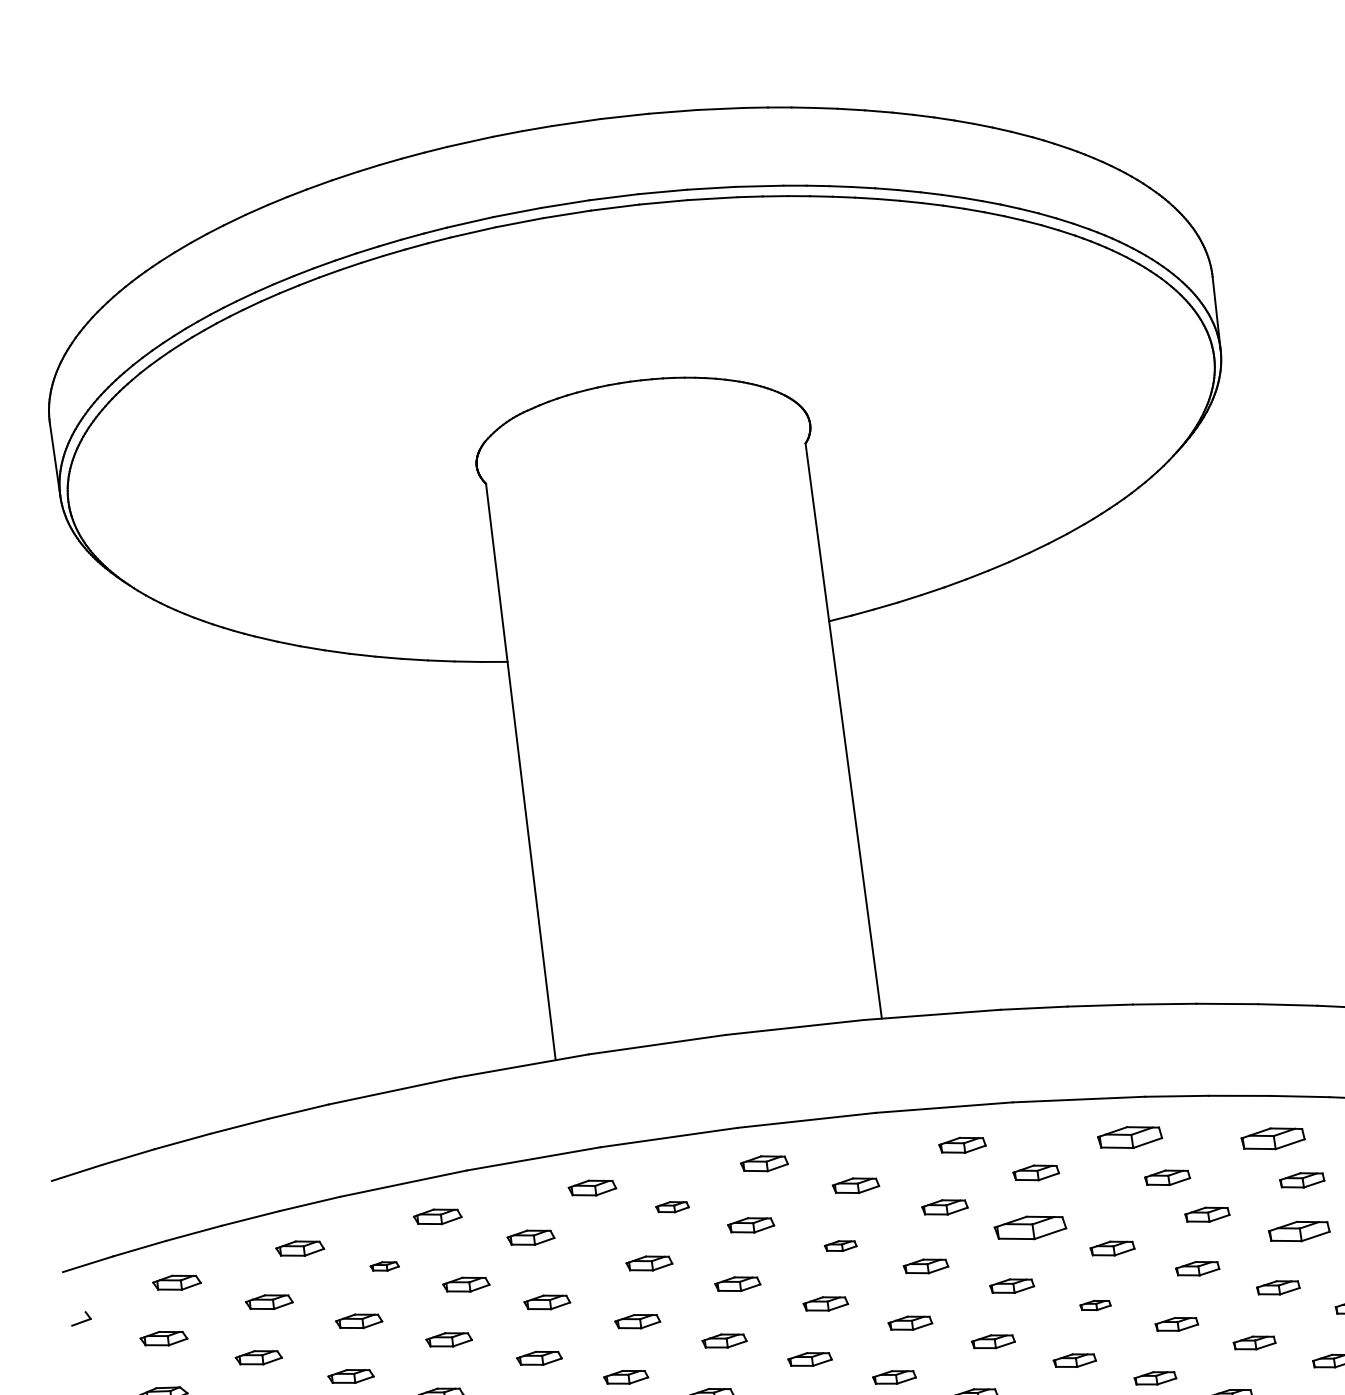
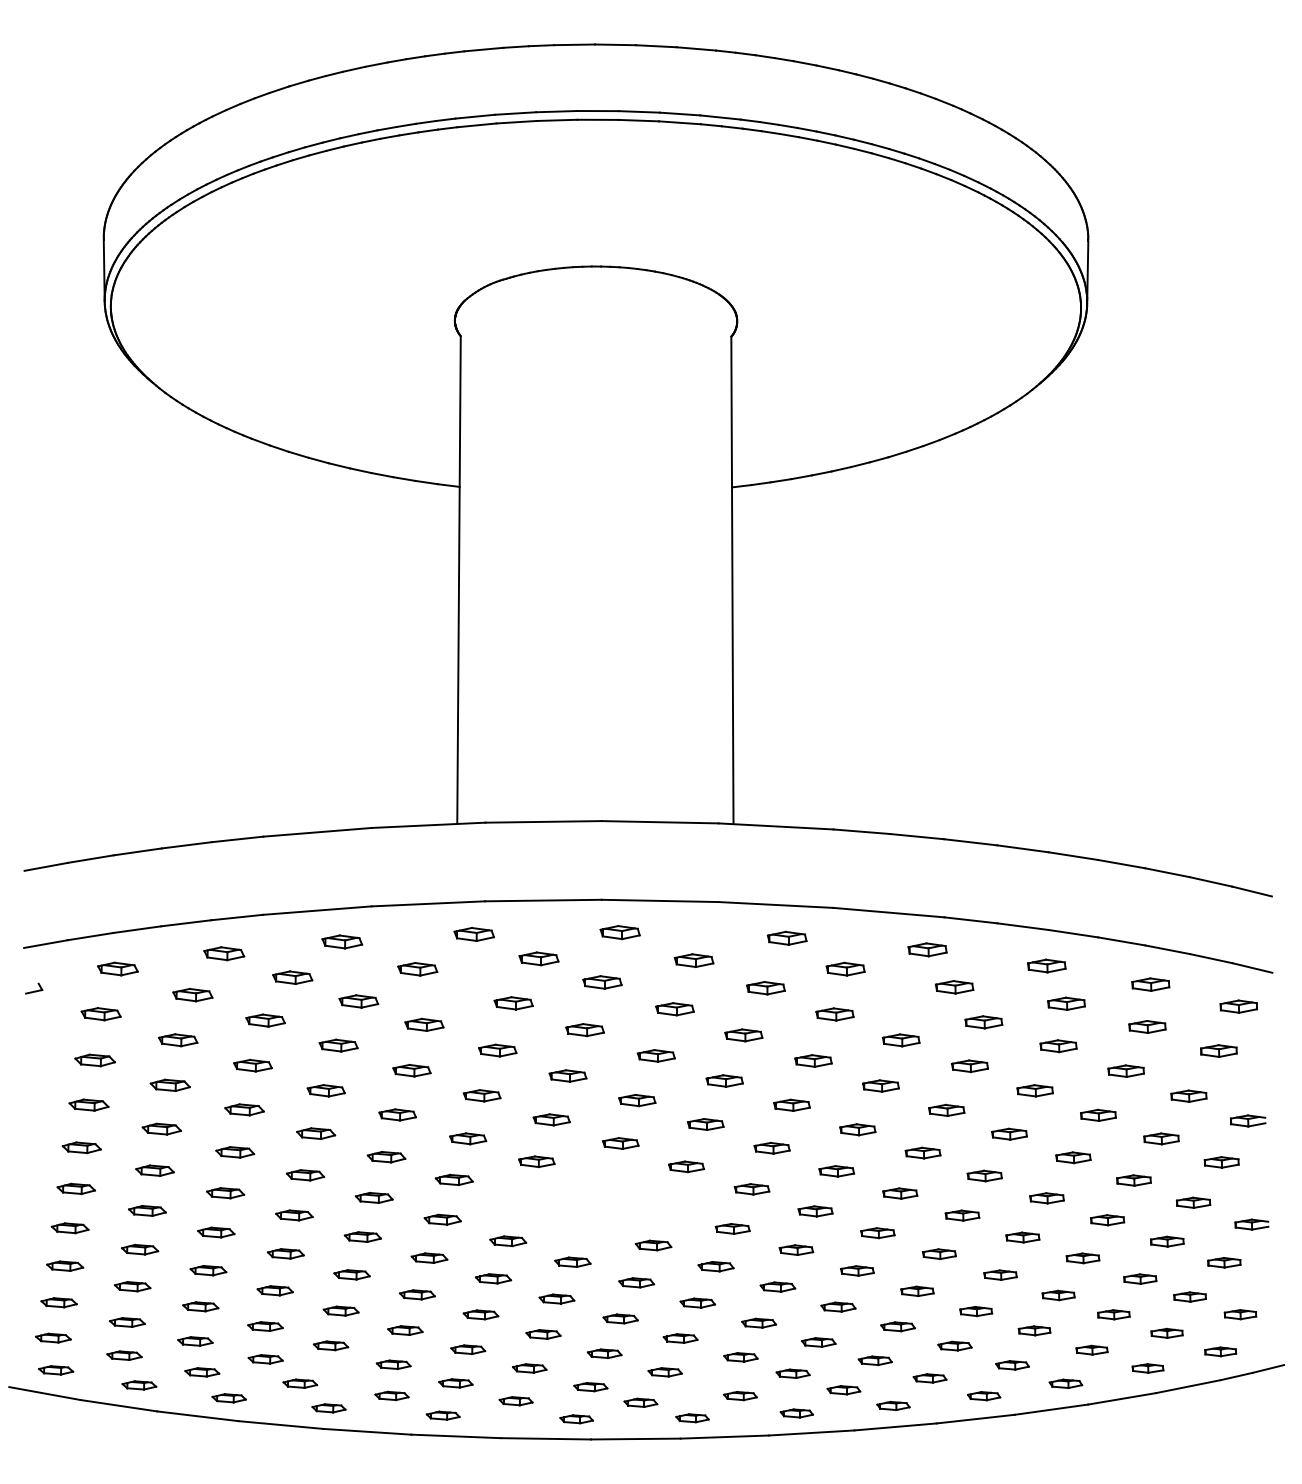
part: (1129, 1137) -> (927, 949), size x0.71
part: (1272, 1138) -> (1046, 965), size x0.71
part: (671, 1206) -> (538, 958), size x1.43
part: (1029, 1228) -> (834, 1014), size x0.62
part: (1299, 1231) -> (1058, 1046), size x0.71
part: (840, 1246) -> (674, 1009), size x1.43
part: (384, 1266) -> (292, 977), size x1.67
part: (1094, 1304) -> (880, 1085), size x1.43

